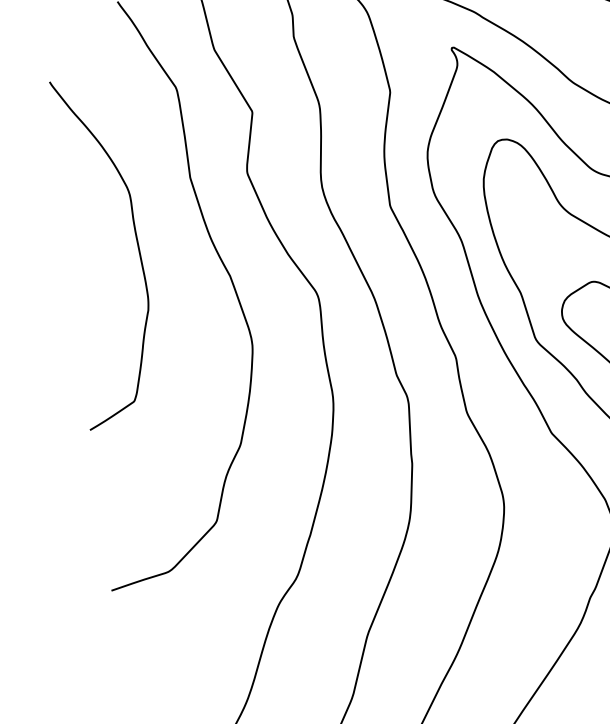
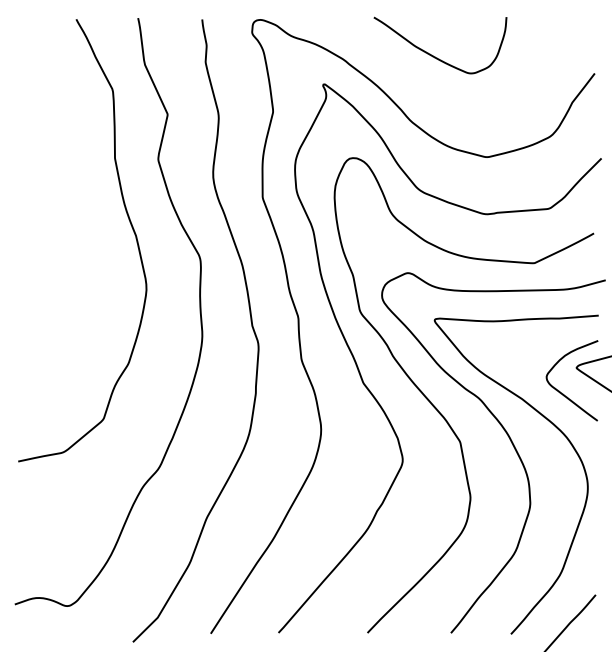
curve: (136, 245) -> (68, 204), removed

